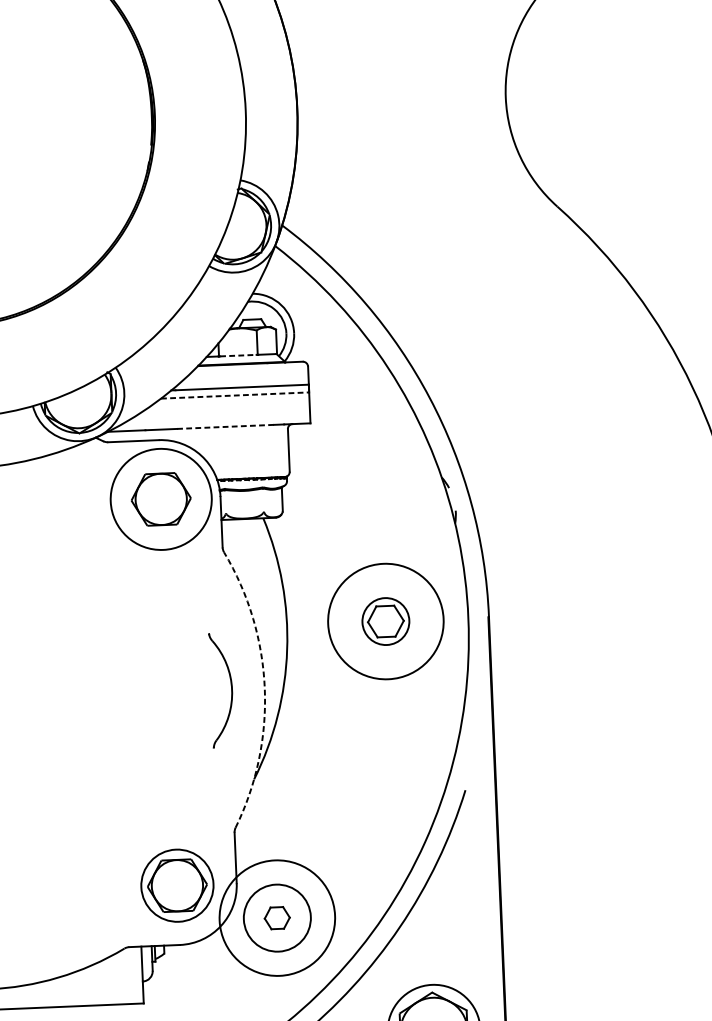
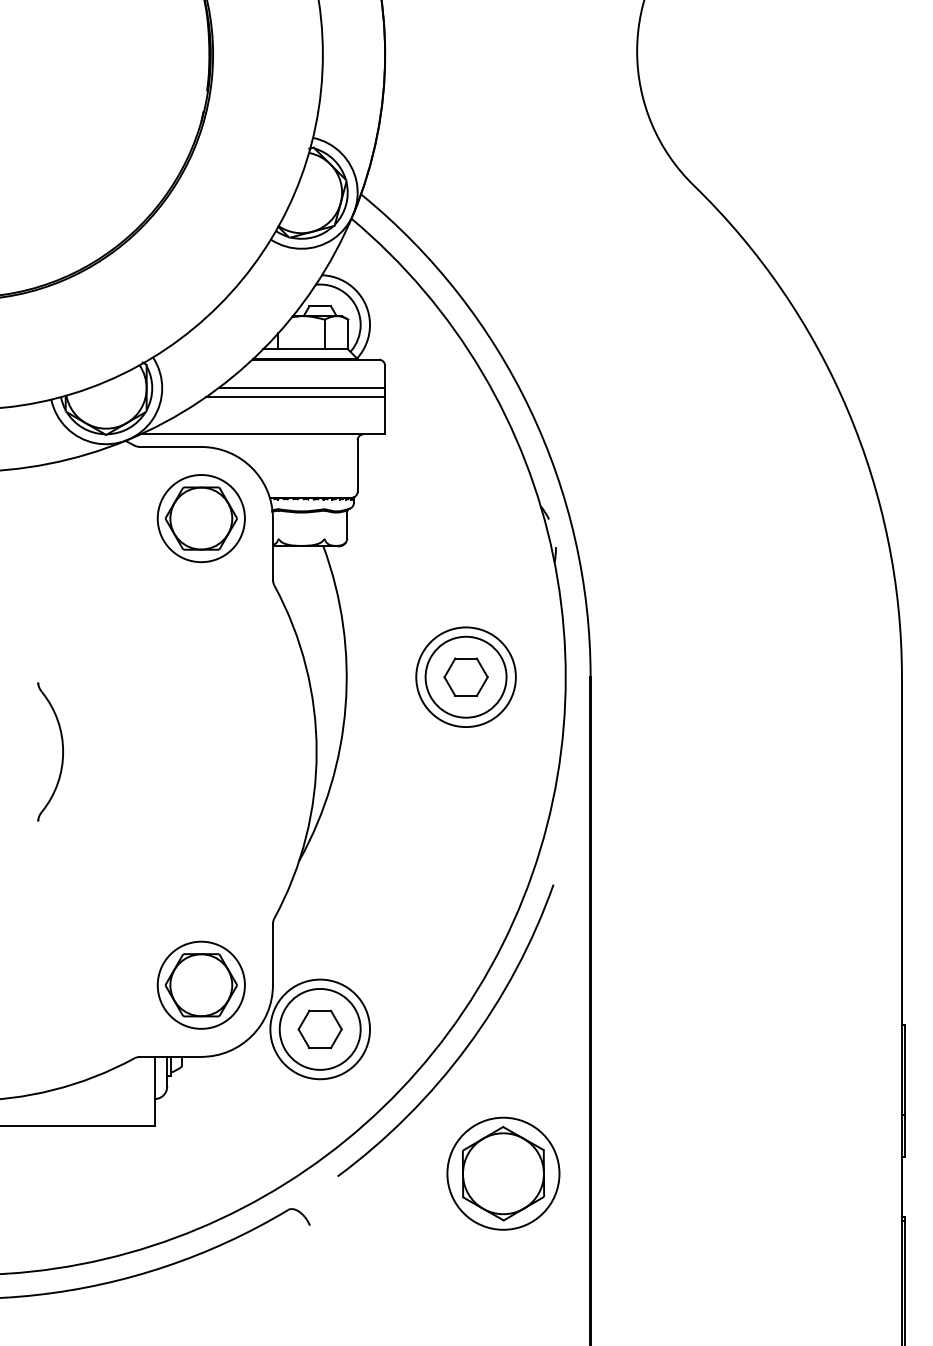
line: (239, 355) -> (302, 349), dashed -> solid
line: (235, 395) -> (296, 397), dashed -> solid
line: (225, 426) -> (282, 434), dashed -> solid
circle: (160, 499) -> (200, 518), size x0.71
circle: (385, 620) -> (465, 676), size x1.43
circle: (385, 621) -> (465, 677), size x0.71
arc: (264, 688) -> (316, 751), dashed -> solid
part: (231, 689) -> (62, 751), moved
part: (276, 918) -> (319, 1029), size x1.43
circle: (277, 918) -> (320, 1029), size x0.71

